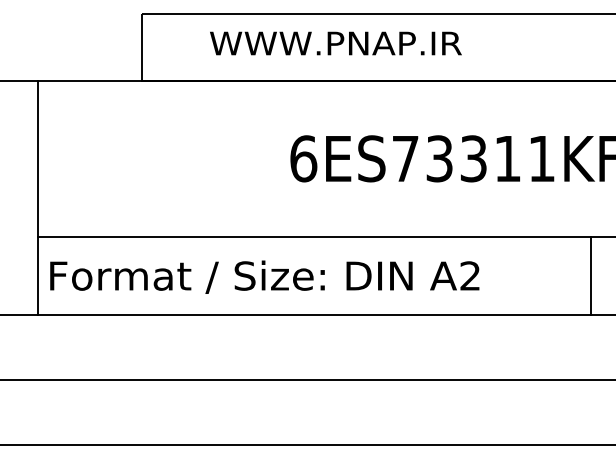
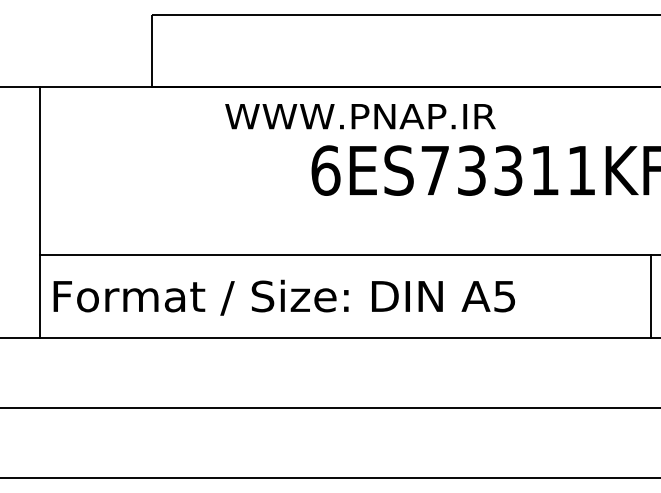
text: (335, 43) -> (360, 116), moved
text: (469, 275) -> (503, 295), A2 -> A5
line: (591, 275) -> (651, 295), moved

